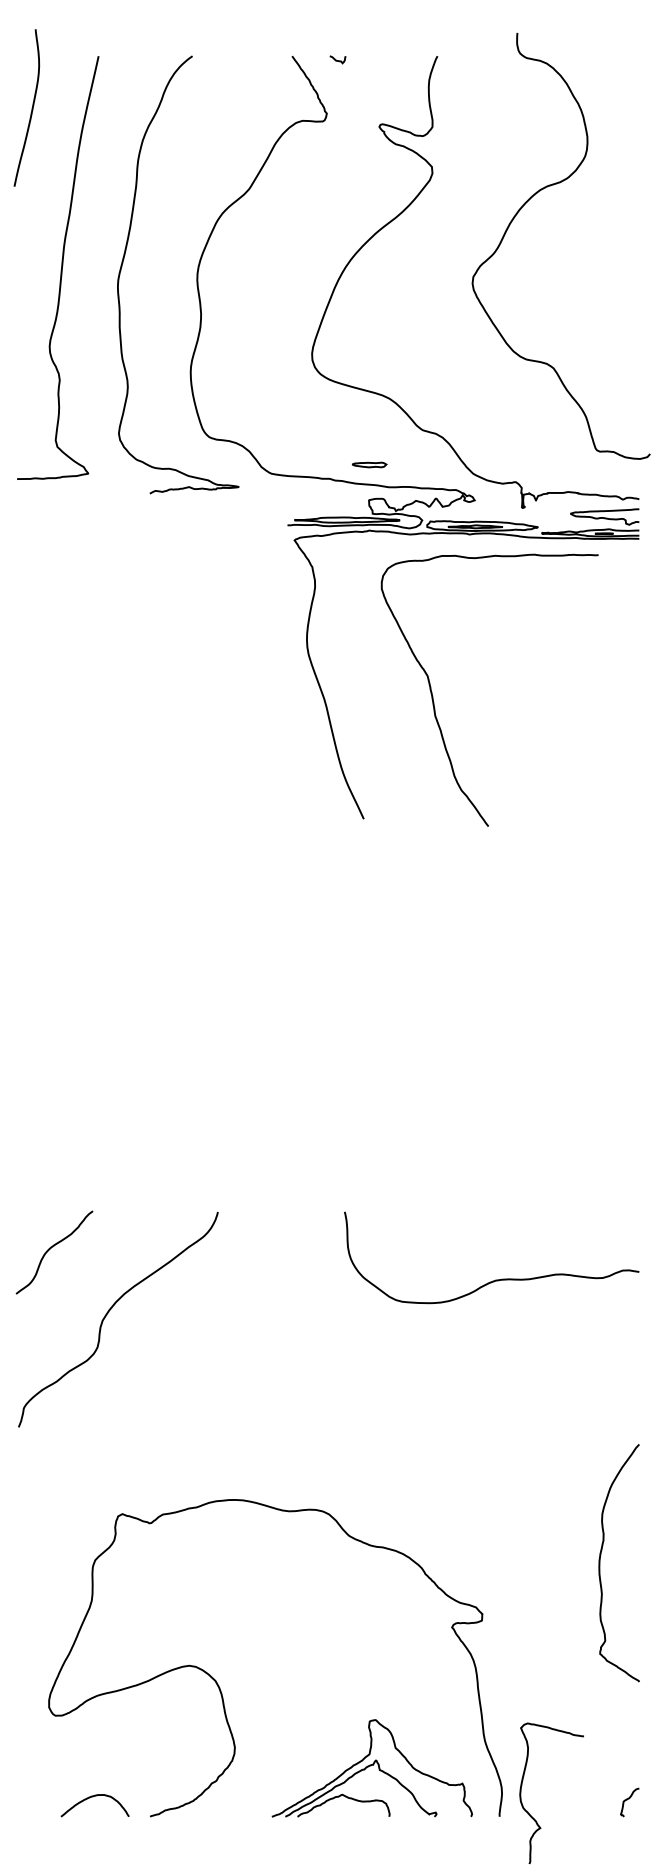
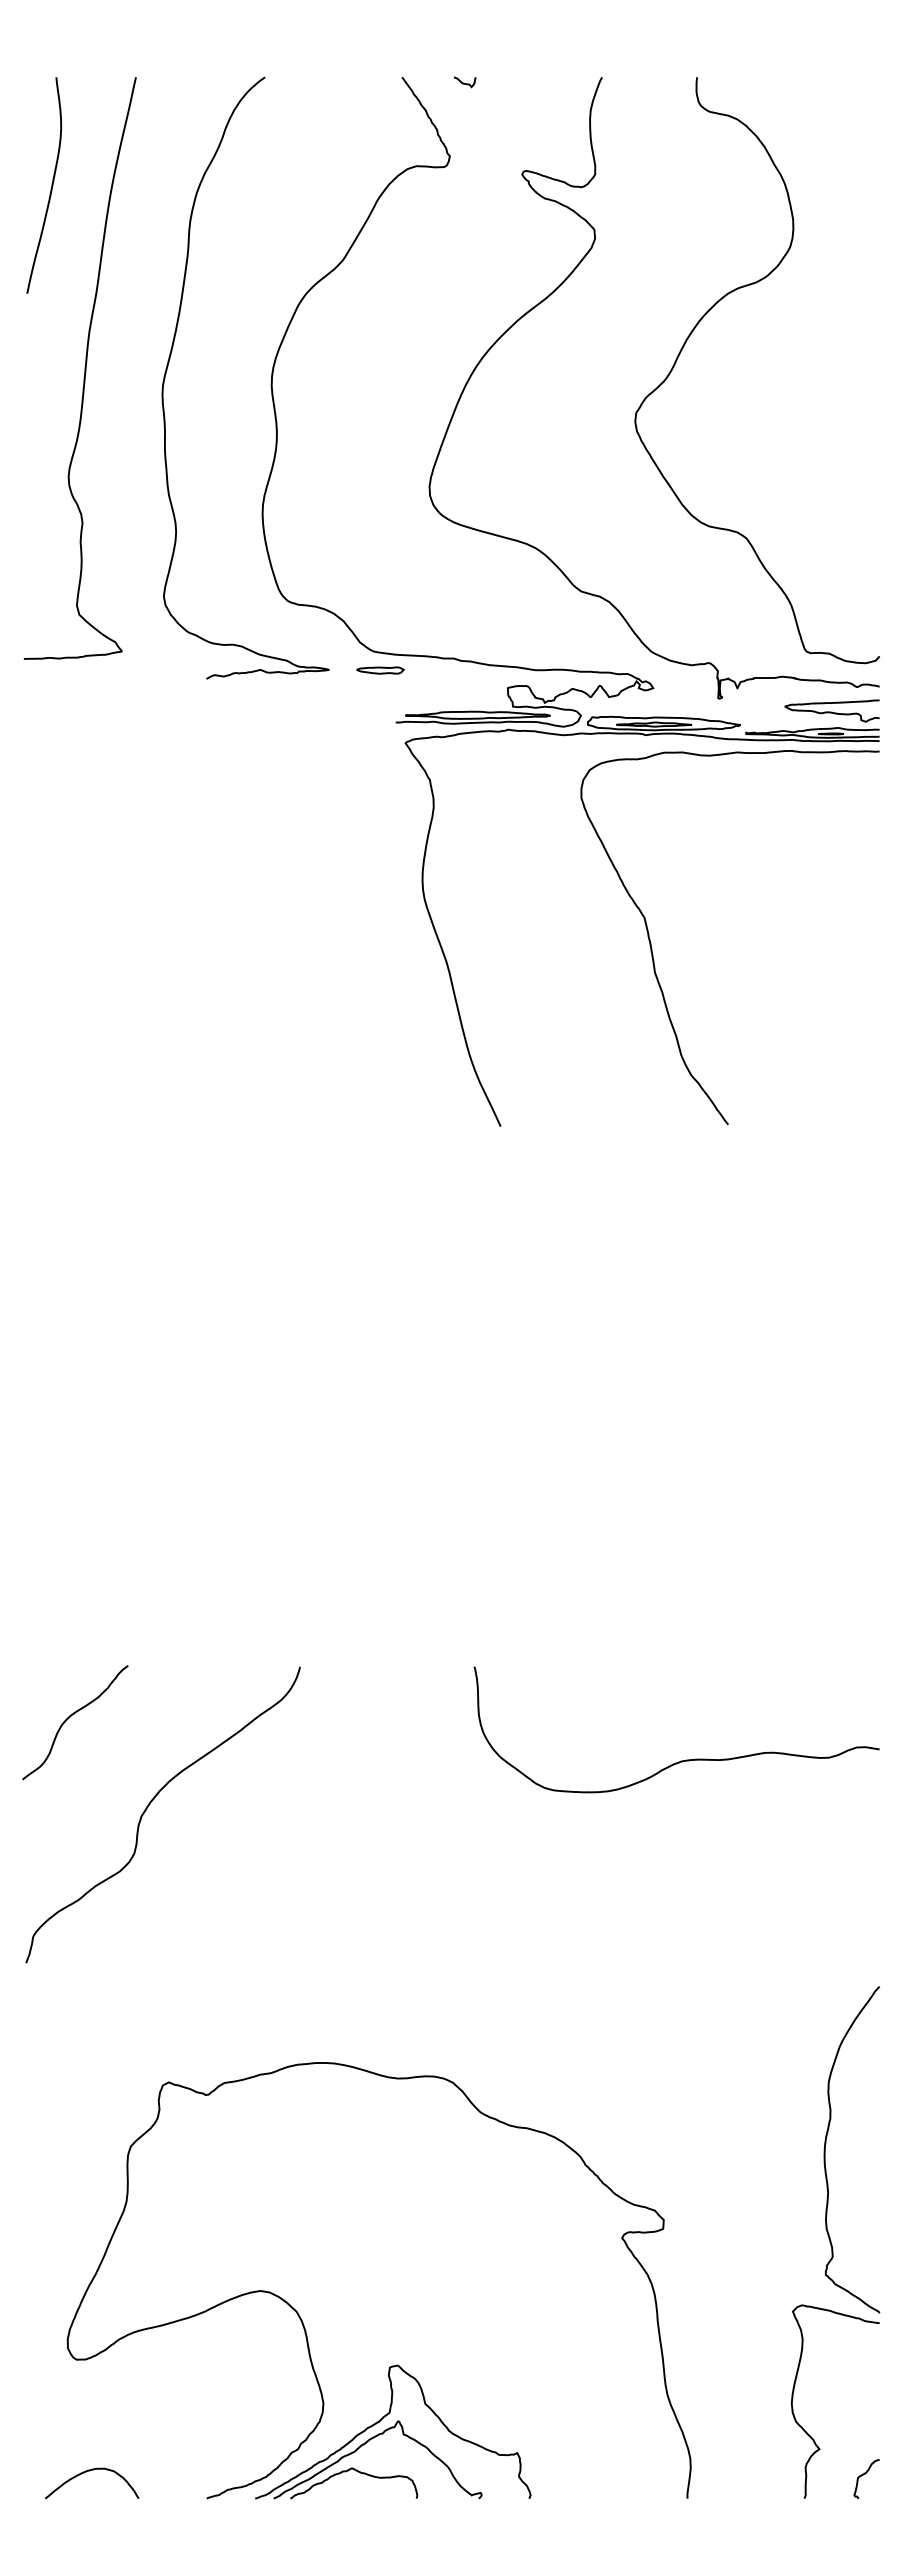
curve: (31, 110) -> (50, 188), moved
curve: (517, 214) -> (696, 327), moved
part: (369, 464) -> (380, 670), moved
curve: (433, 698) -> (652, 948), moved
part: (372, 1767) -> (393, 2431), moved
curve: (93, 1797) -> (90, 2471), moved
curve: (527, 1811) -> (802, 2426), moved

